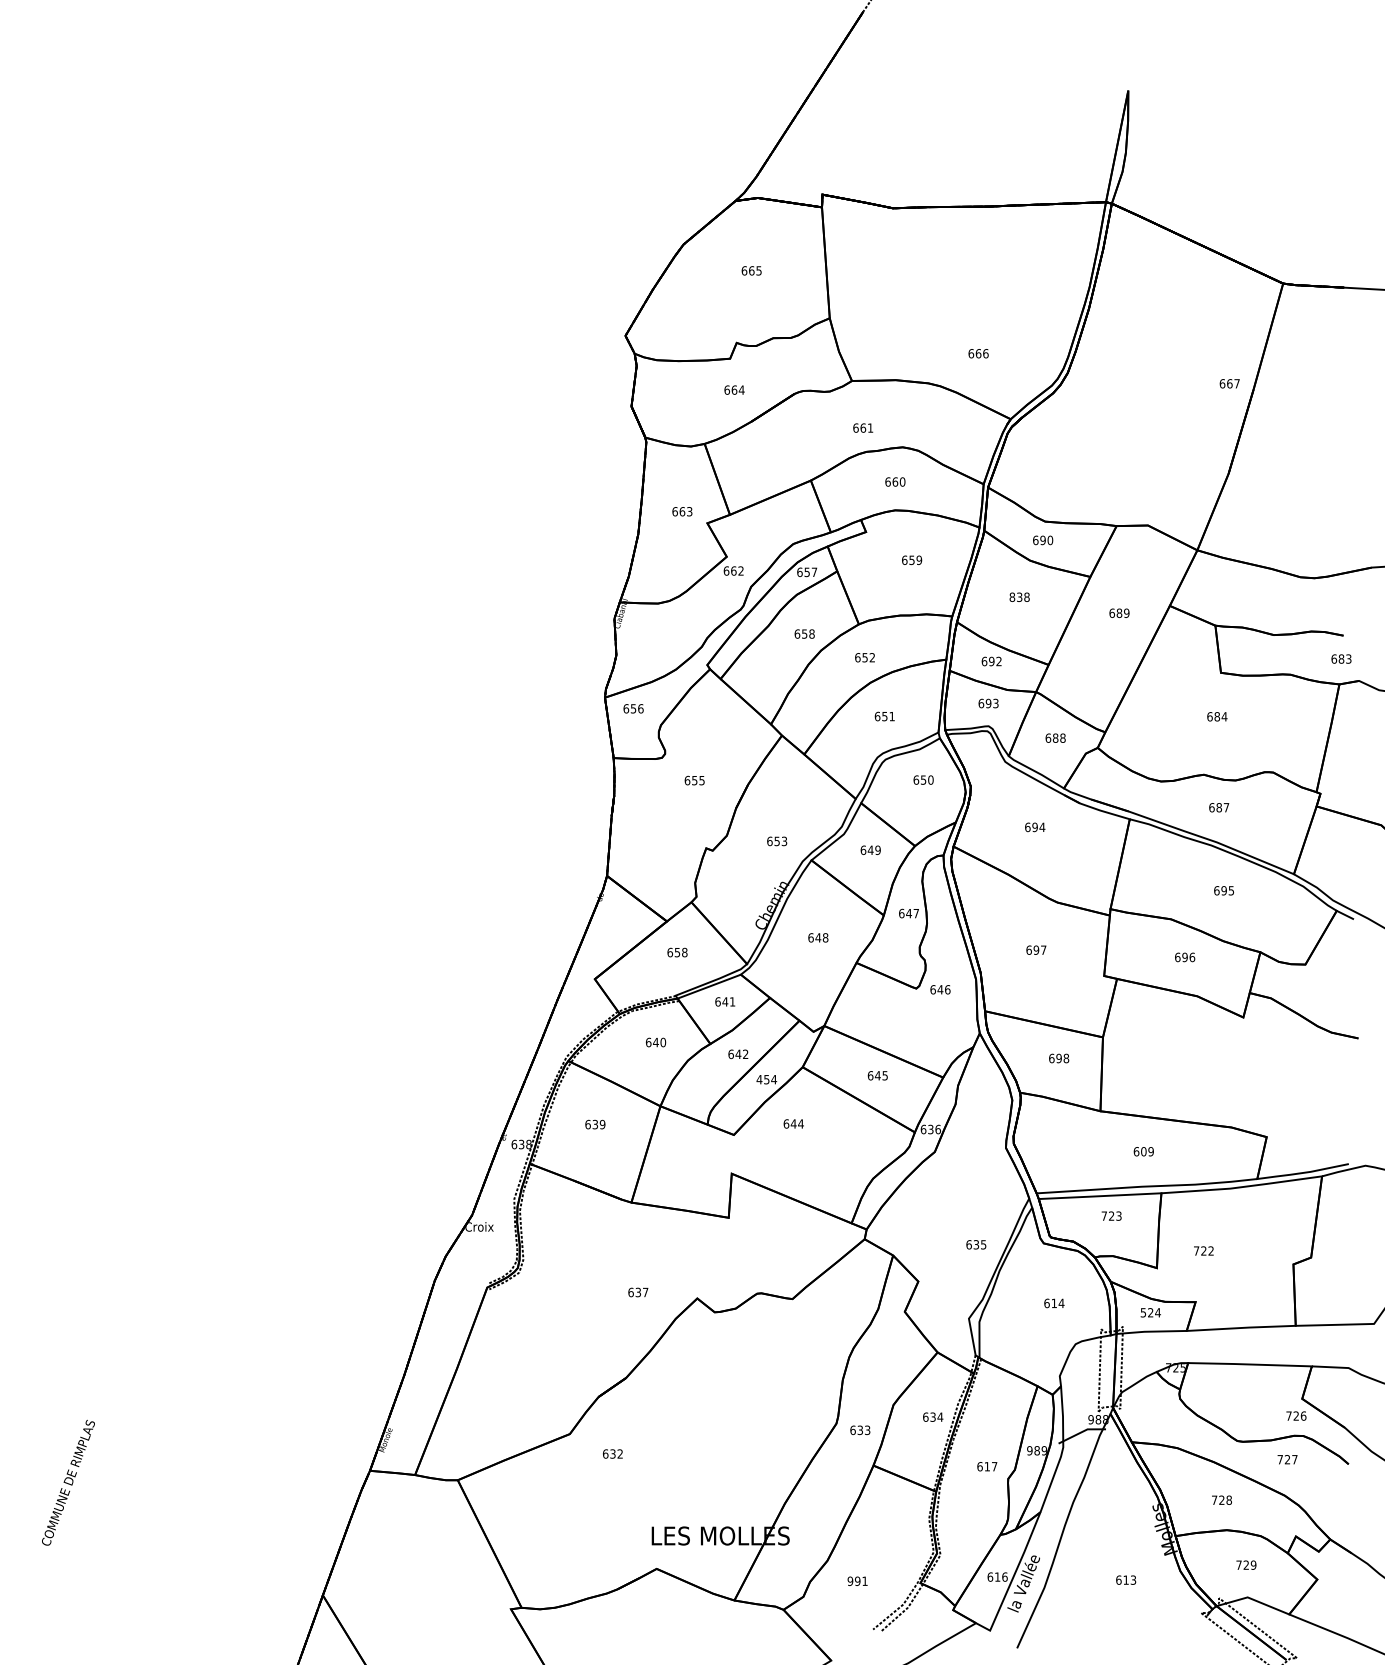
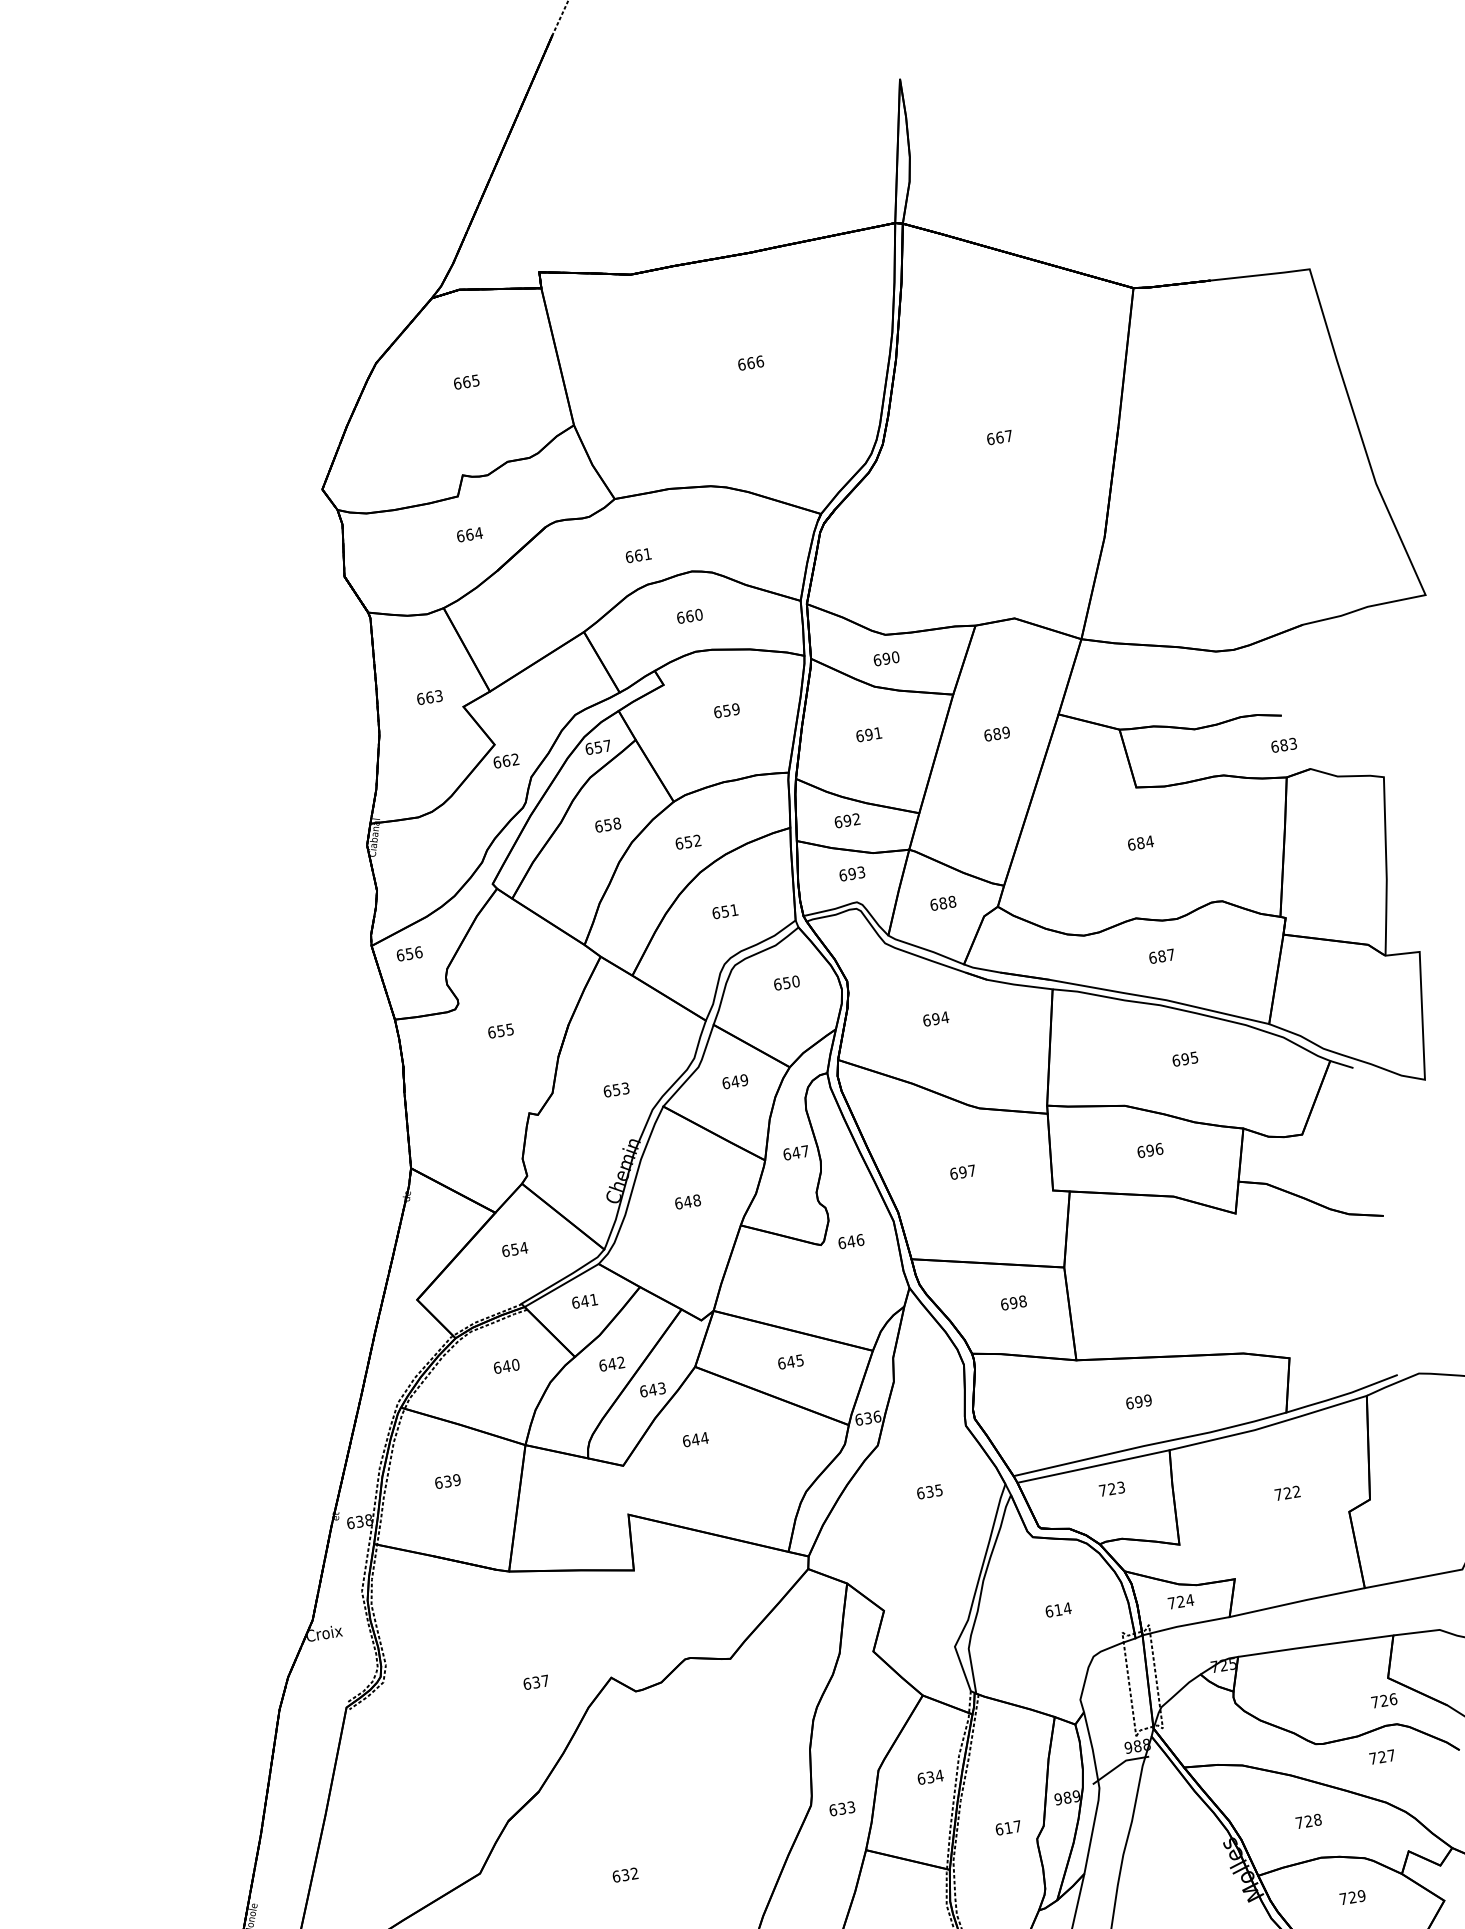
text: (978, 353) -> (750, 362), moved
text: (1229, 383) -> (999, 437), moved
text: (1019, 596) -> (868, 733), 838 -> 691
text: (684, 952) -> (523, 1247), 658 -> 654
text: (766, 1079) -> (652, 1389), 454 -> 643
text: (1143, 1151) -> (1138, 1401), 609 -> 699
text: (976, 1244) -> (929, 1491), moved
text: (1203, 1250) -> (1287, 1492), moved
text: (1143, 1312) -> (1171, 1602), 524 -> 724
text: (612, 1453) -> (624, 1874), moved

